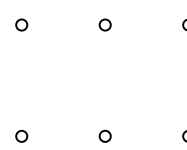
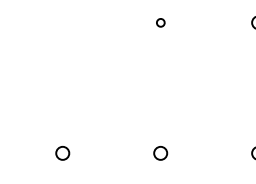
circle: (21, 24) -> (62, 22), removed
circle: (105, 24) -> (160, 22), size x0.6

